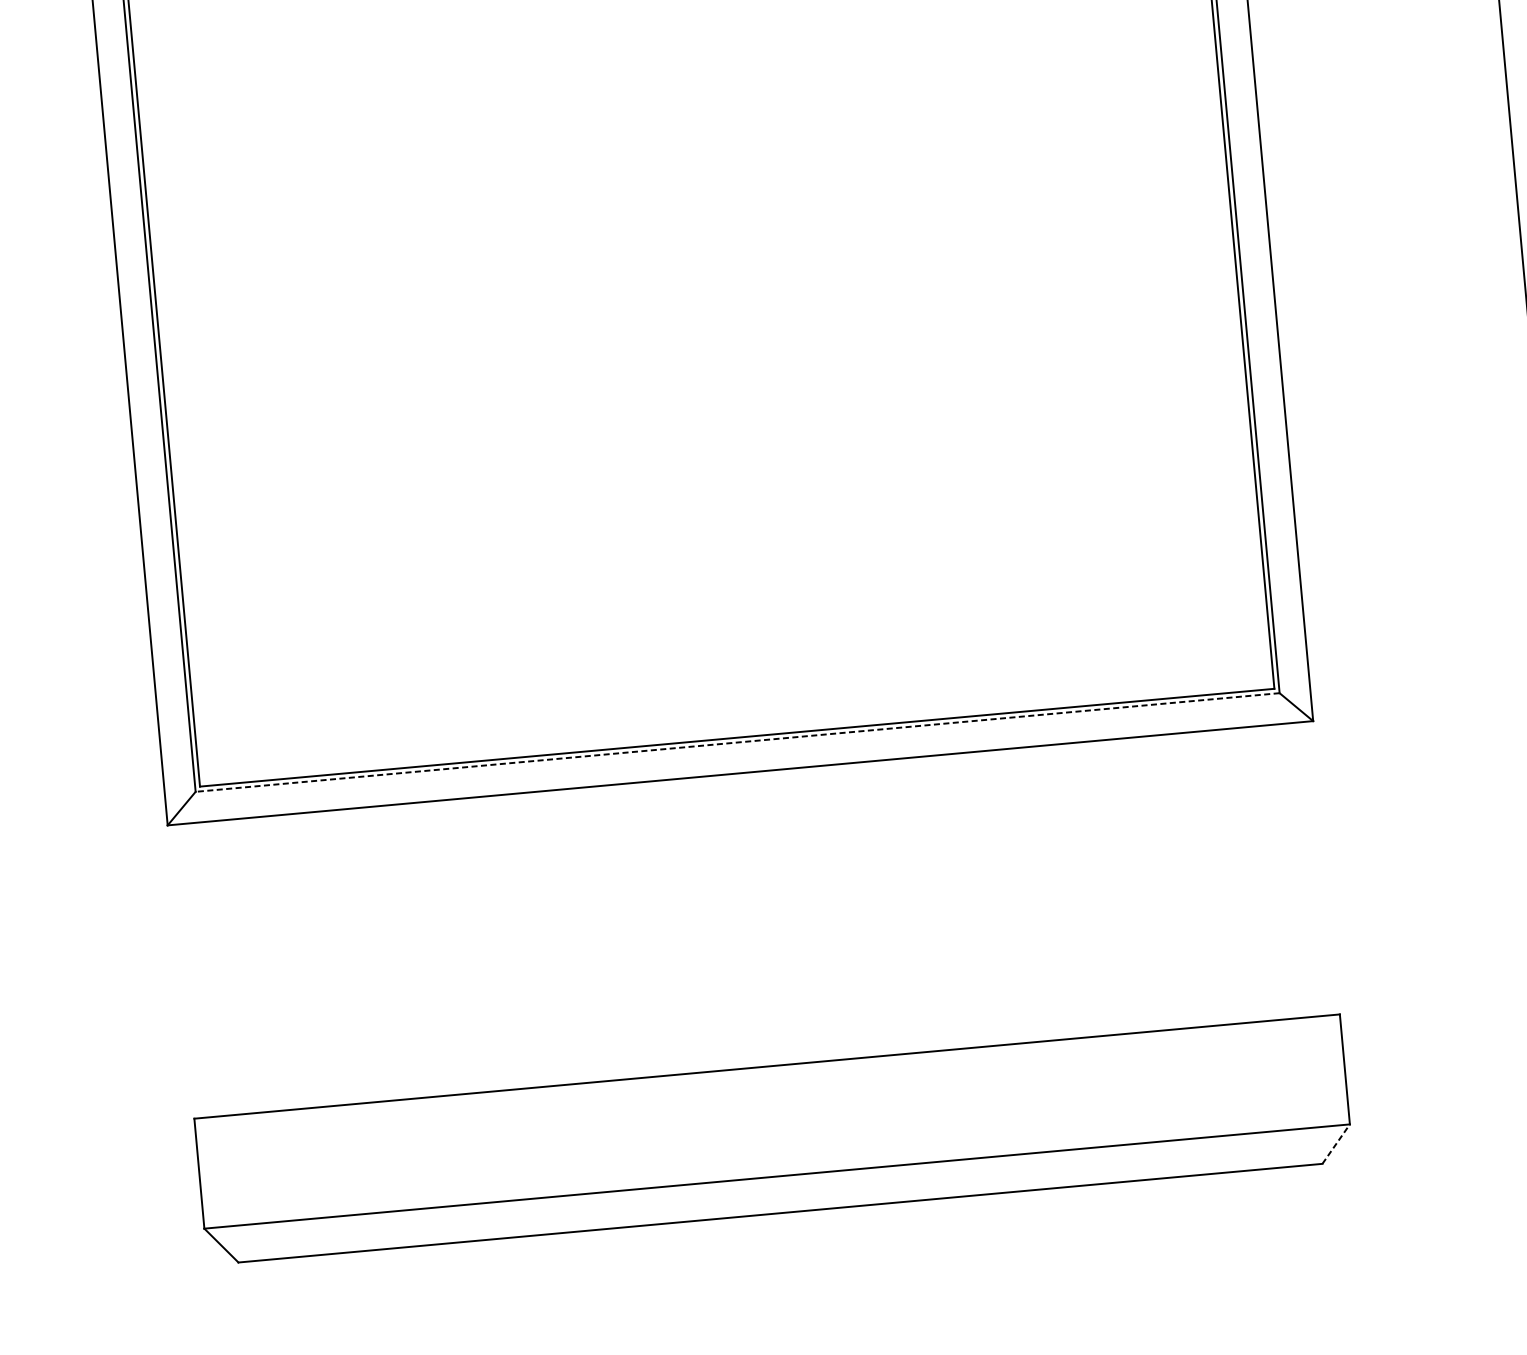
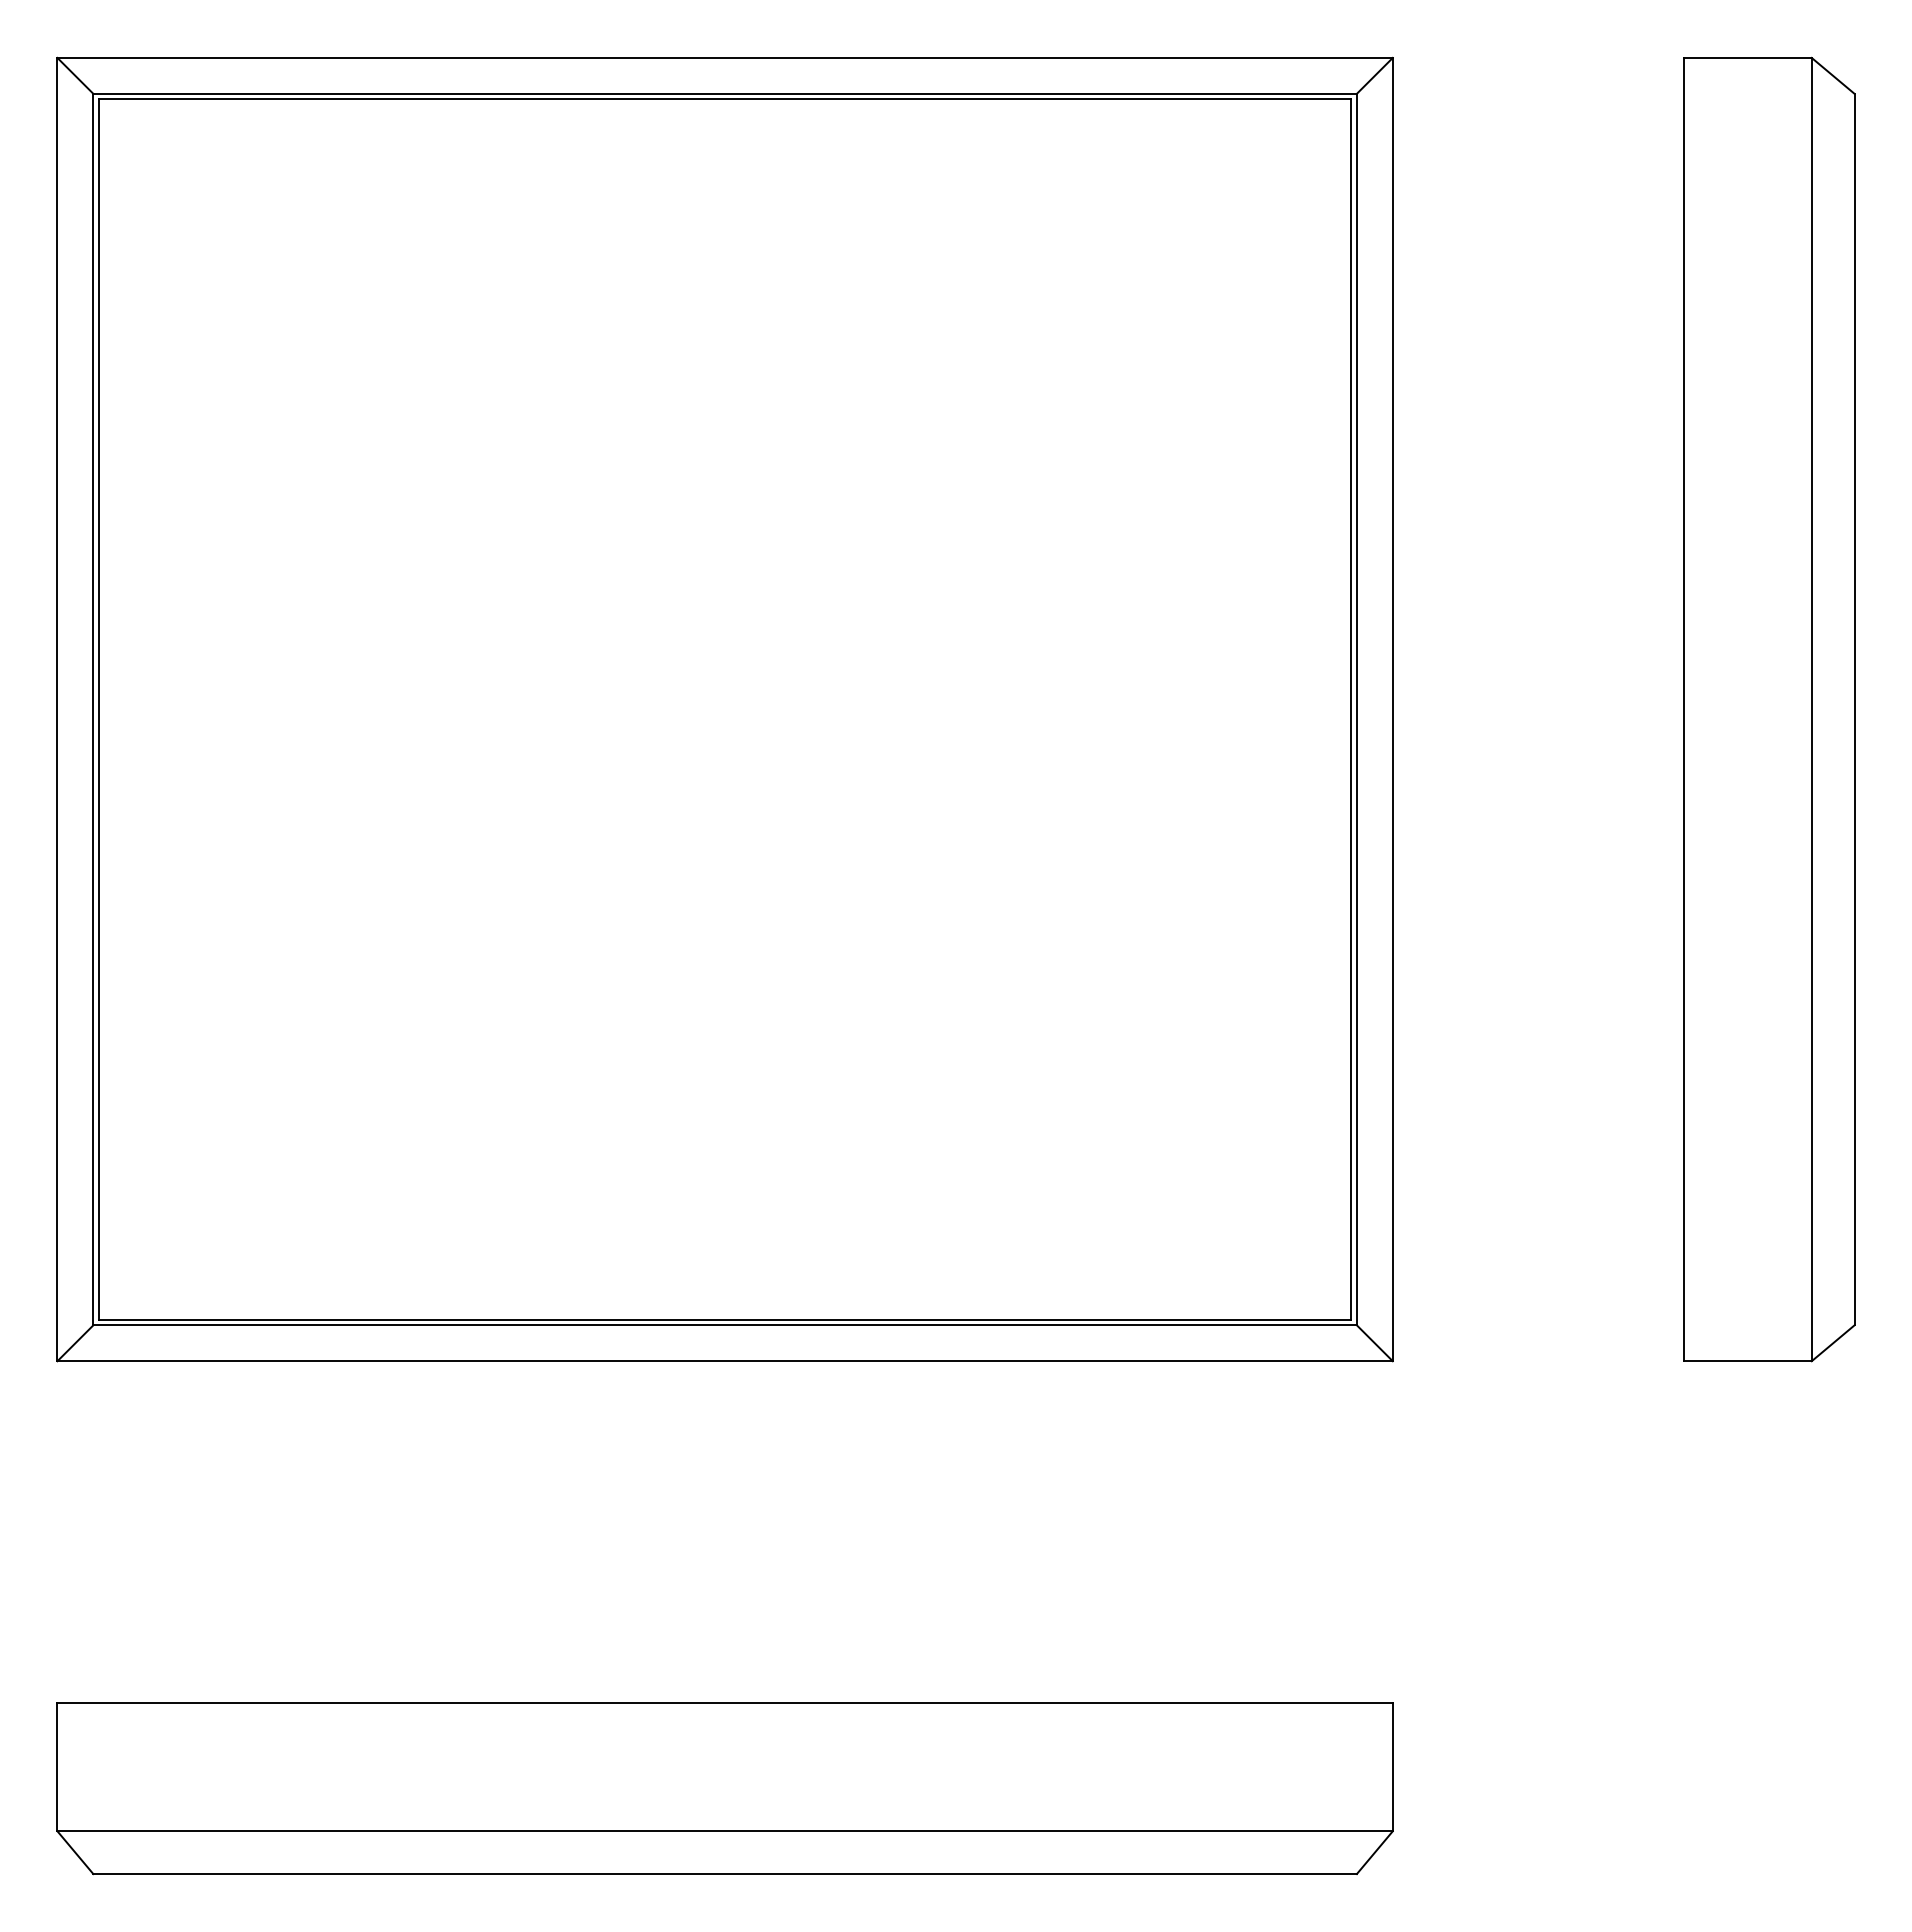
line: (737, 742) -> (725, 1325), dashed -> solid
line: (1335, 1144) -> (1374, 1852), dashed -> solid

